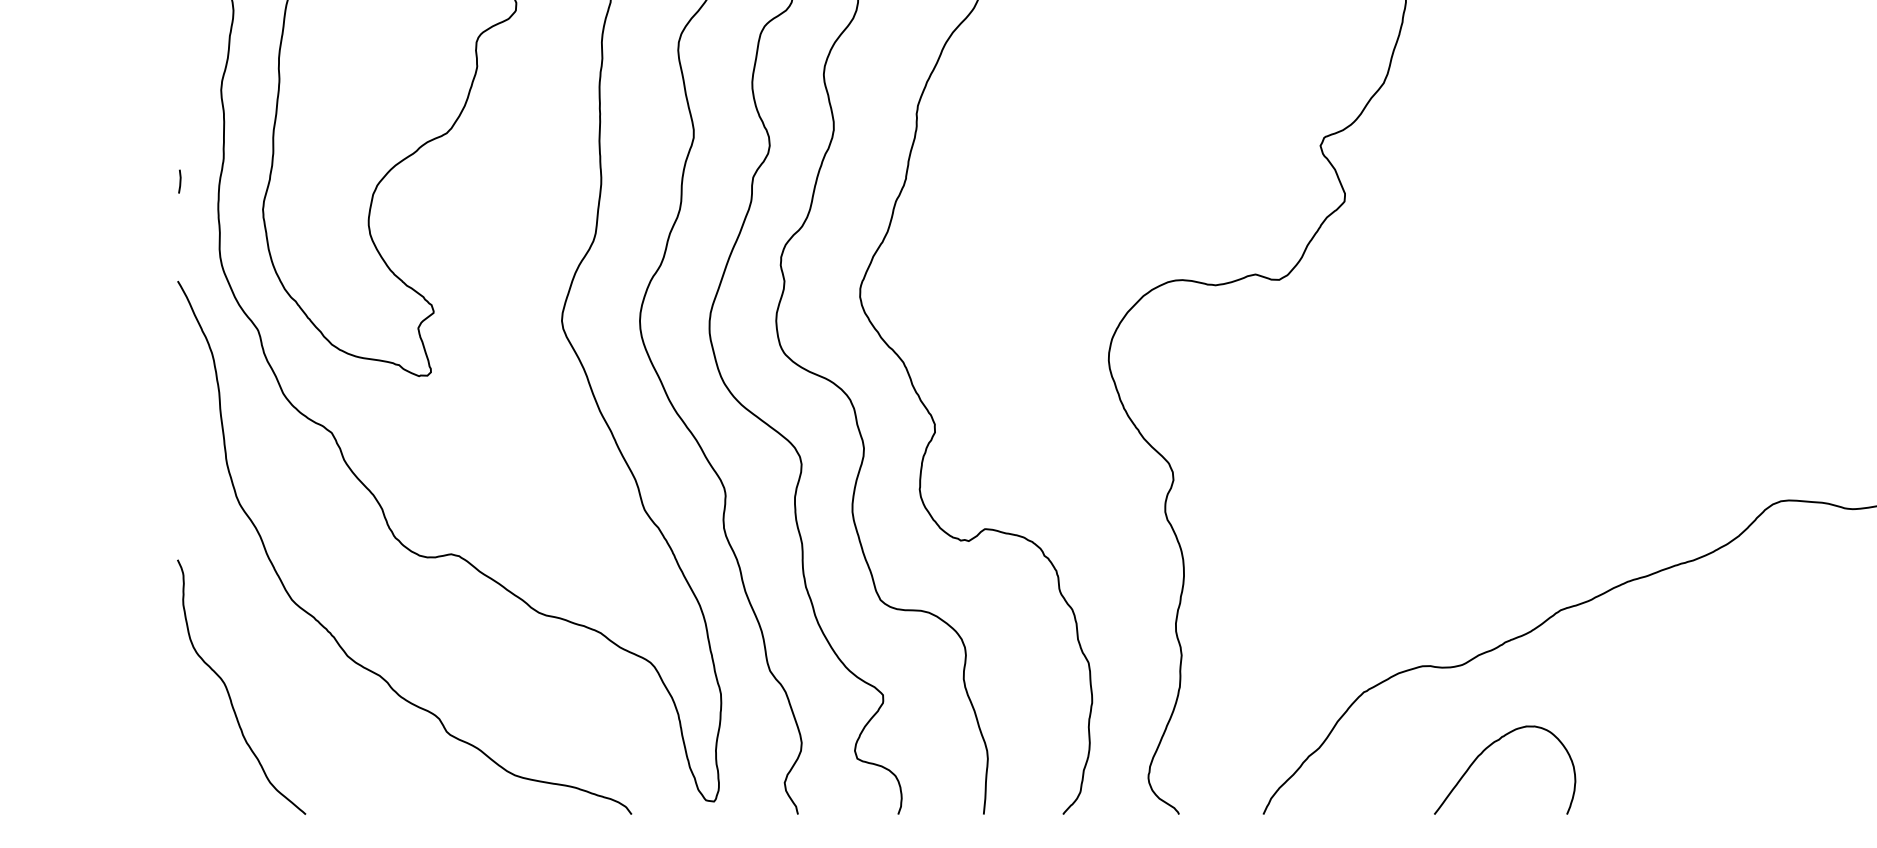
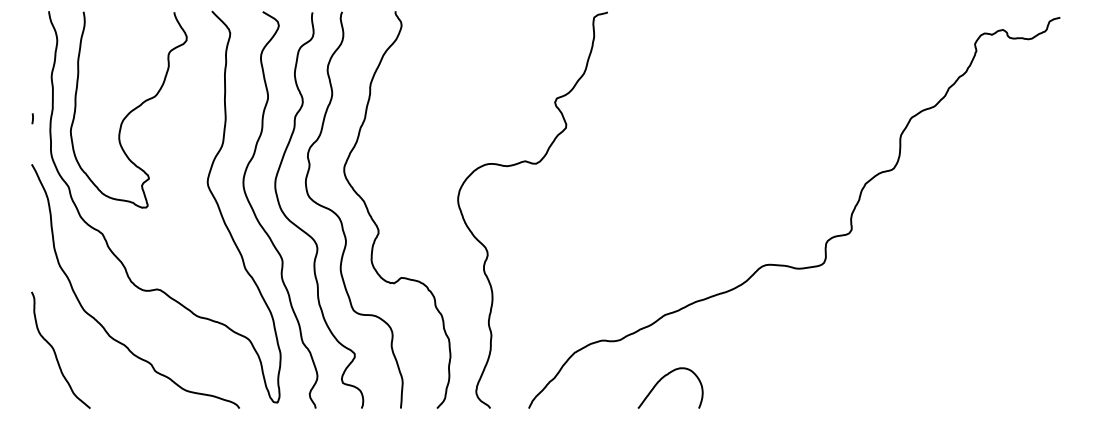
curve: (1487, 751) -> (662, 379), moved

